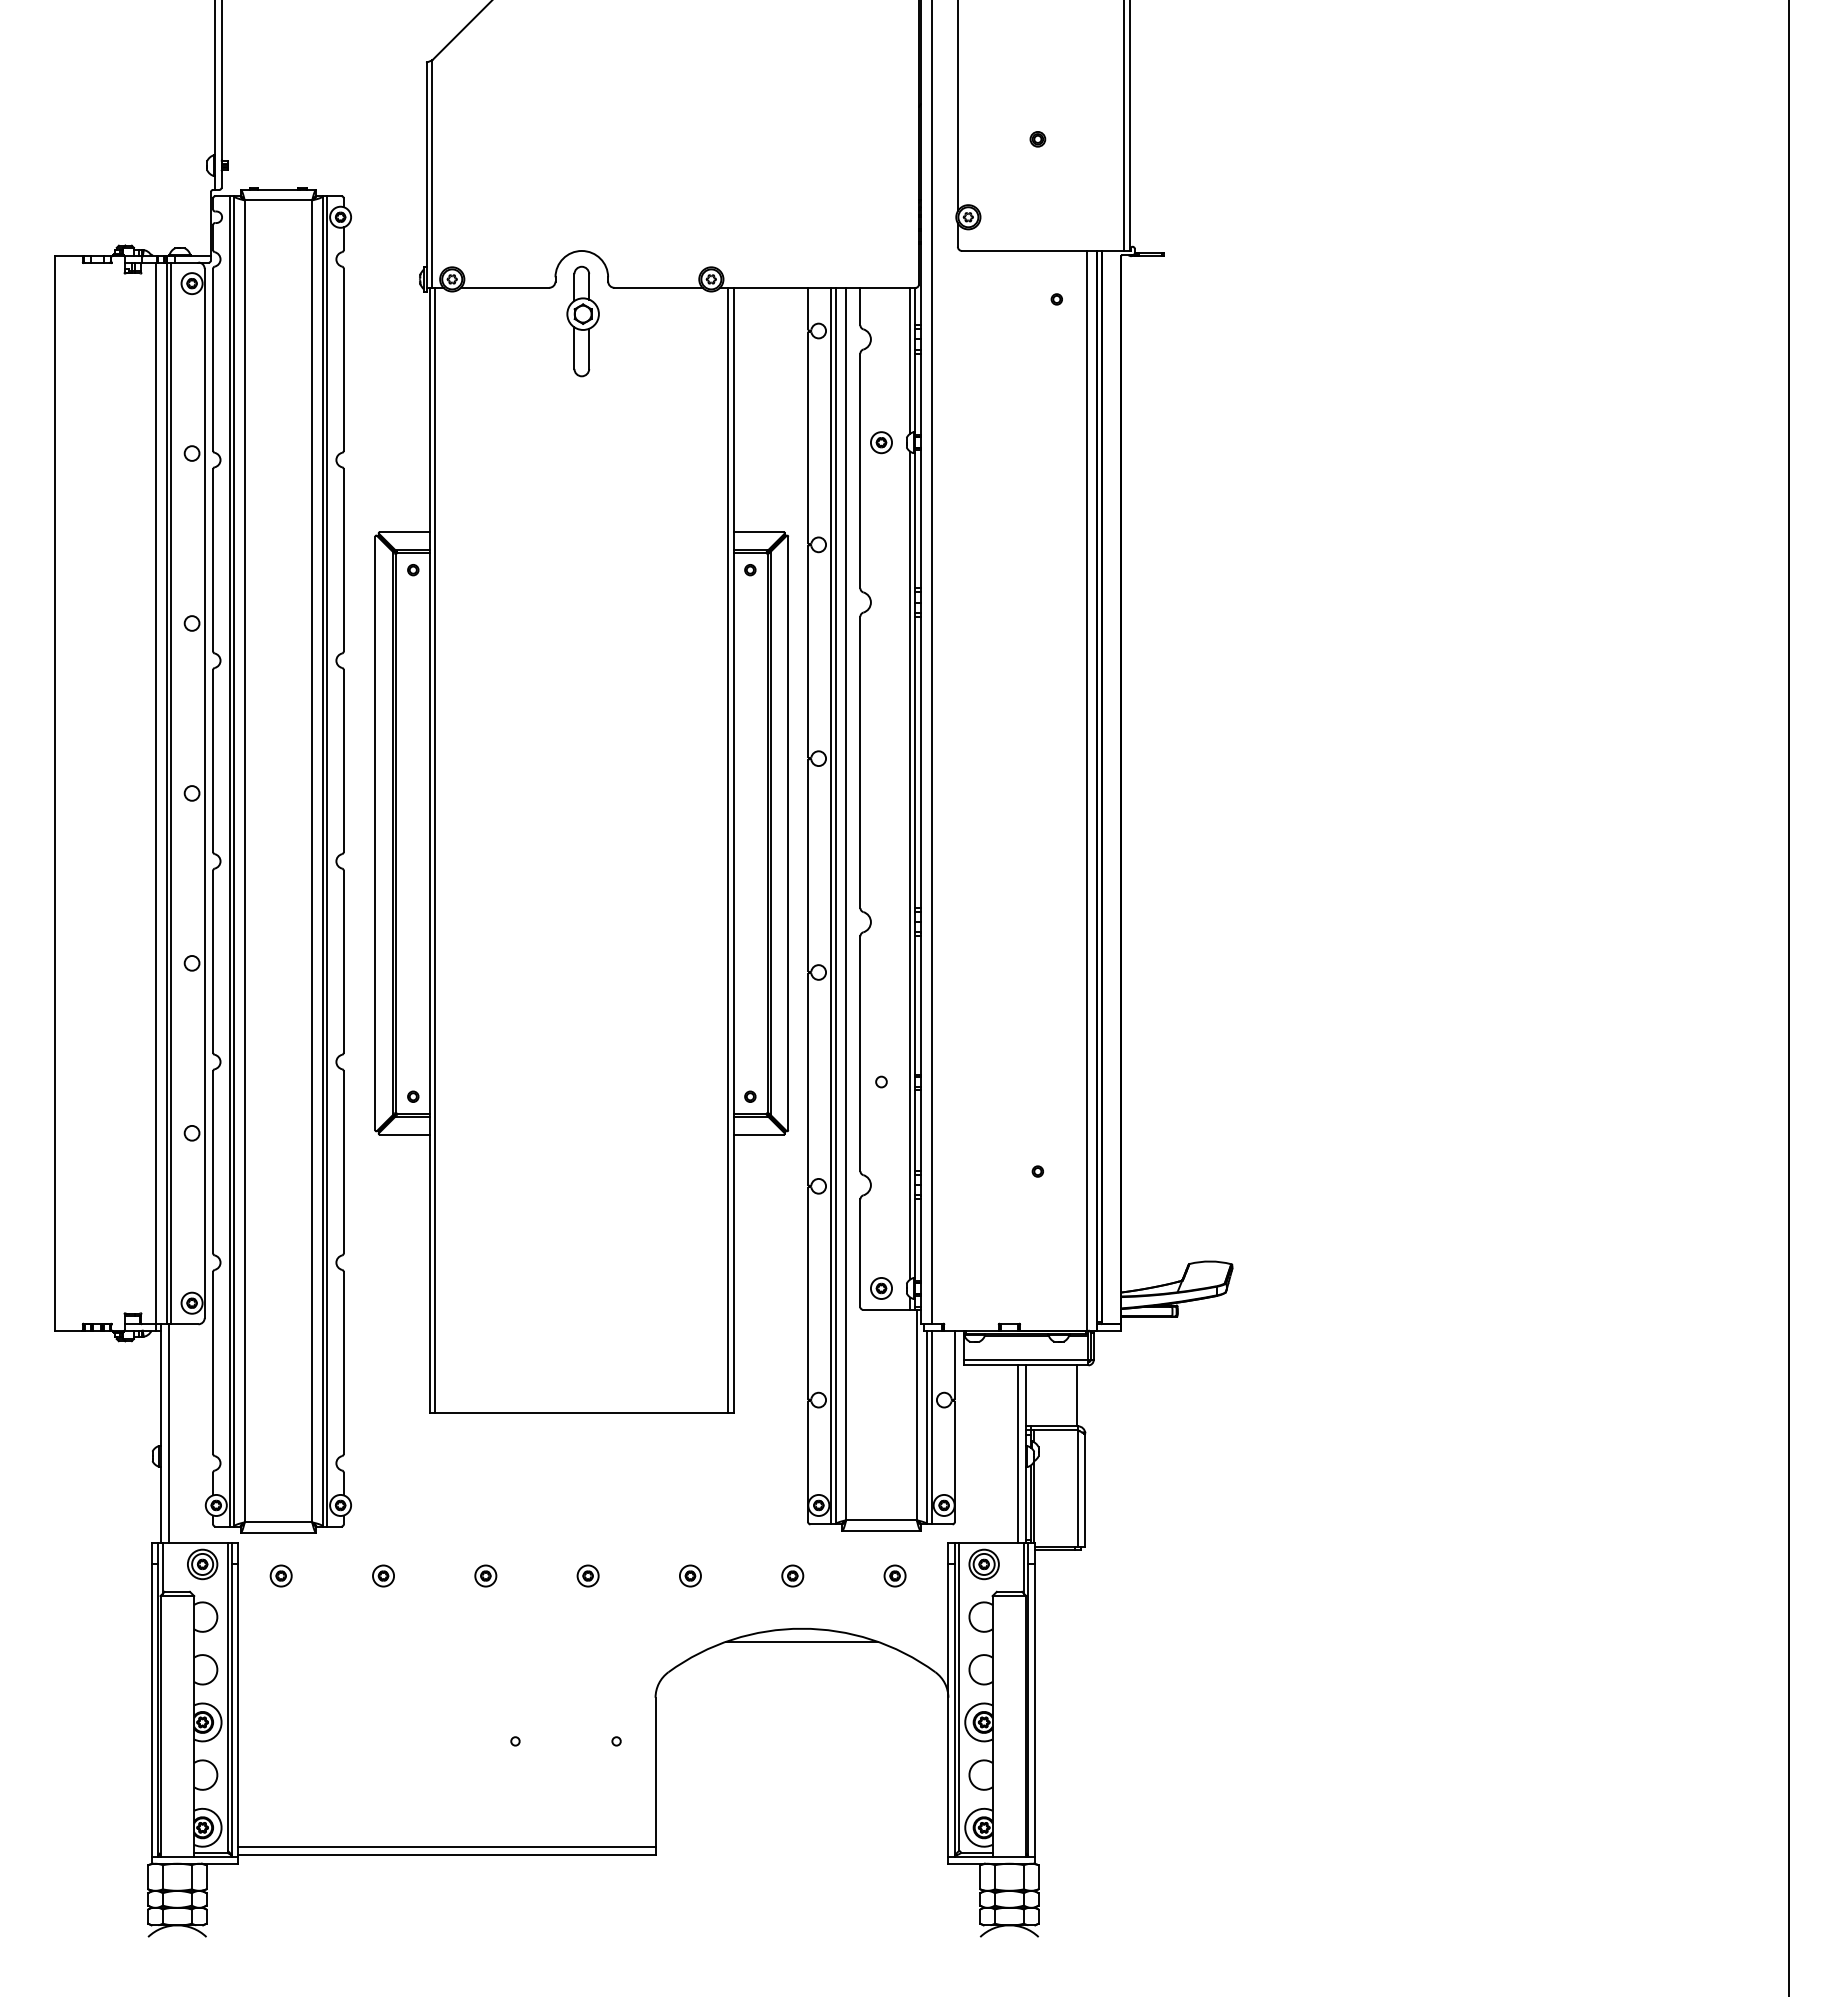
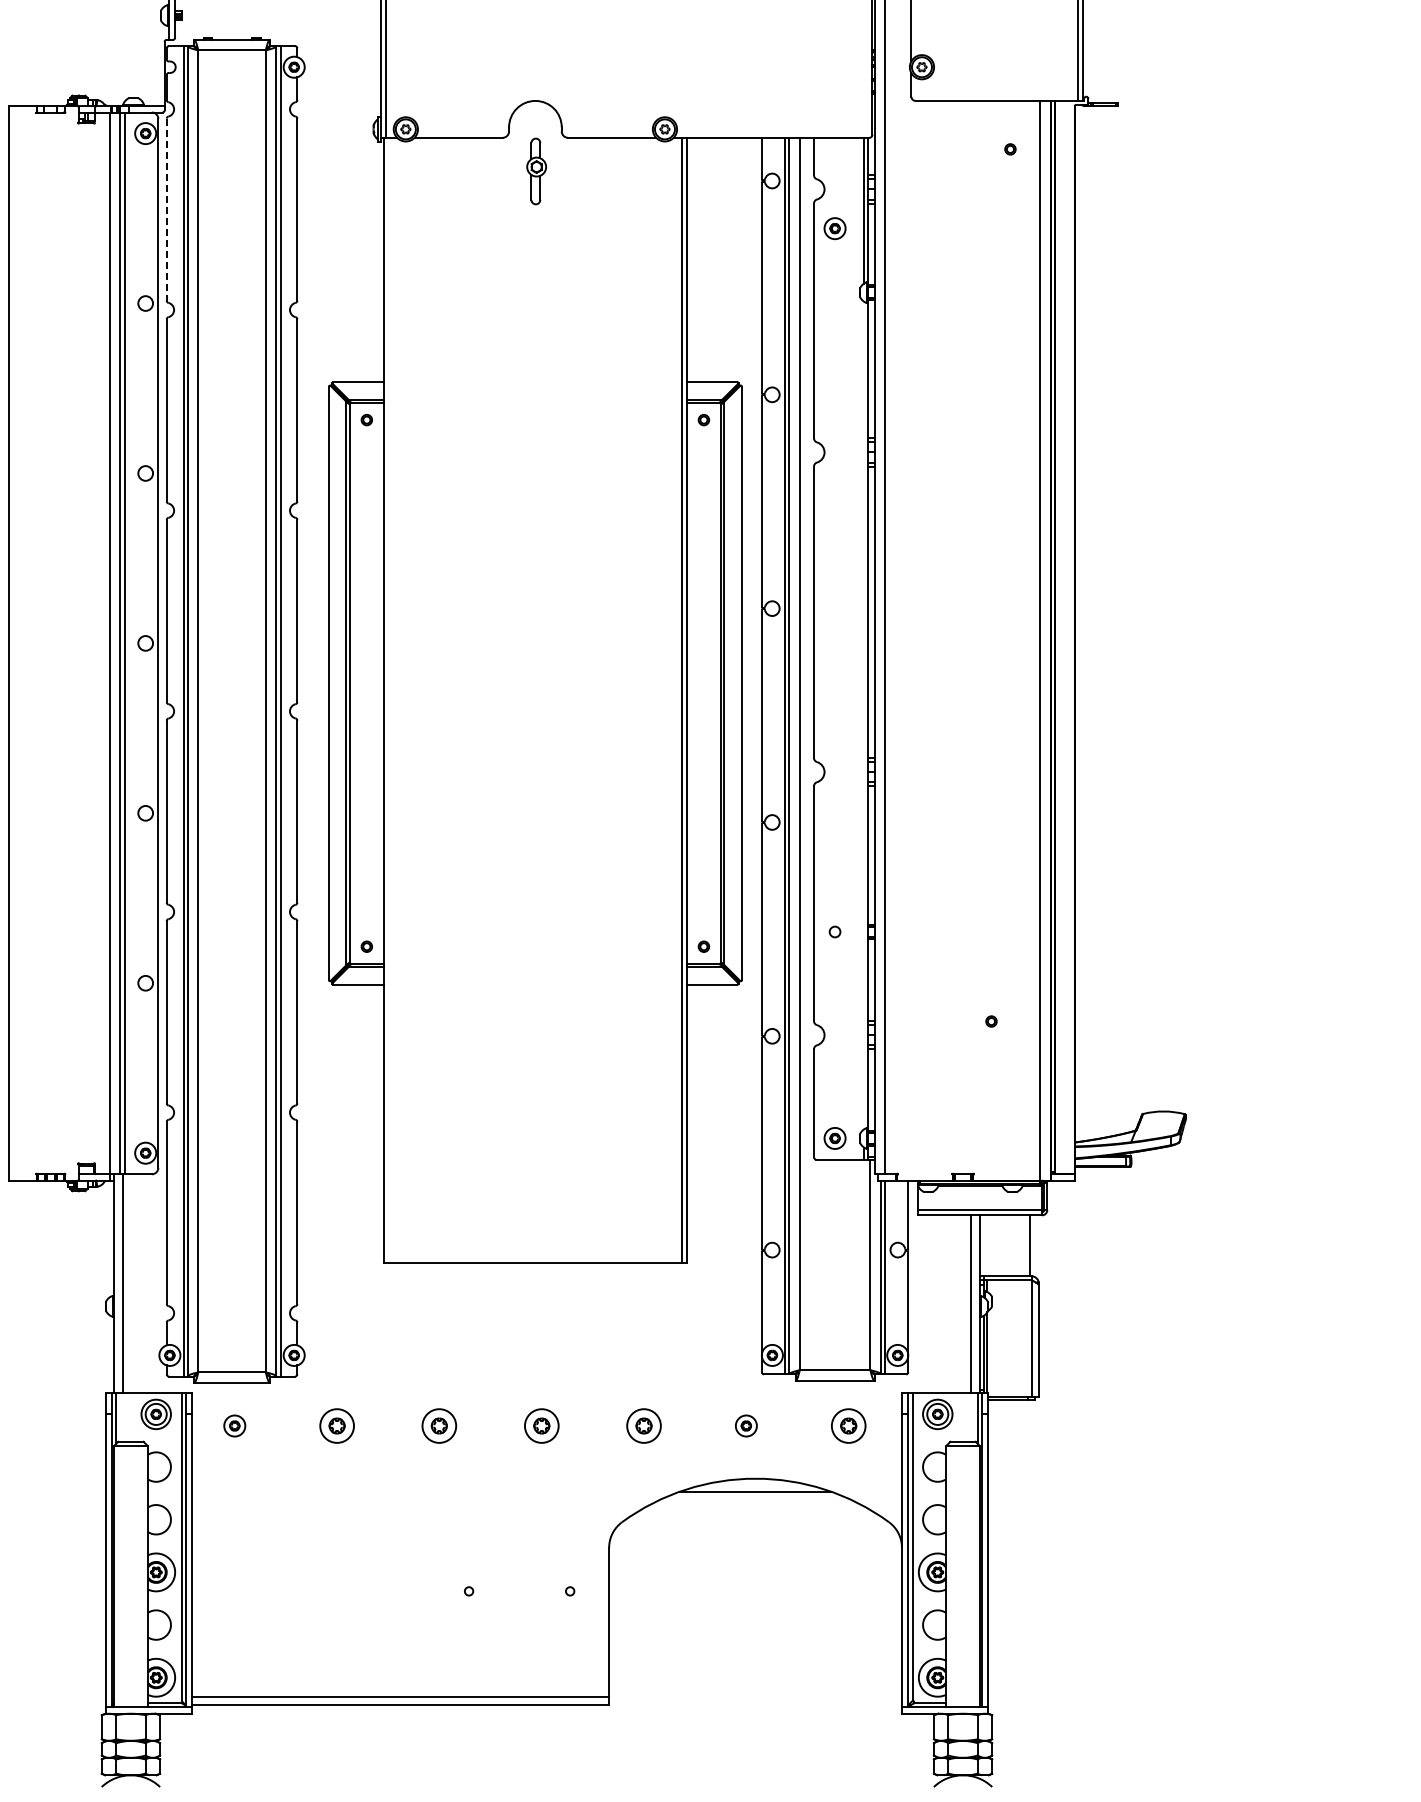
part: (582, 321) -> (536, 171), size x0.6
line: (213, 360) -> (167, 210), solid -> dashed
part: (881, 442) -> (835, 228), moved
line: (435, 849) -> (389, 699), removed
line: (910, 865) -> (864, 715), removed
part: (383, 1575) -> (337, 1425), size x1.6
part: (485, 1575) -> (439, 1425), size x1.6
part: (587, 1575) -> (541, 1425), size x1.6
part: (690, 1575) -> (644, 1425), size x1.6
part: (894, 1575) -> (848, 1425), size x1.6

